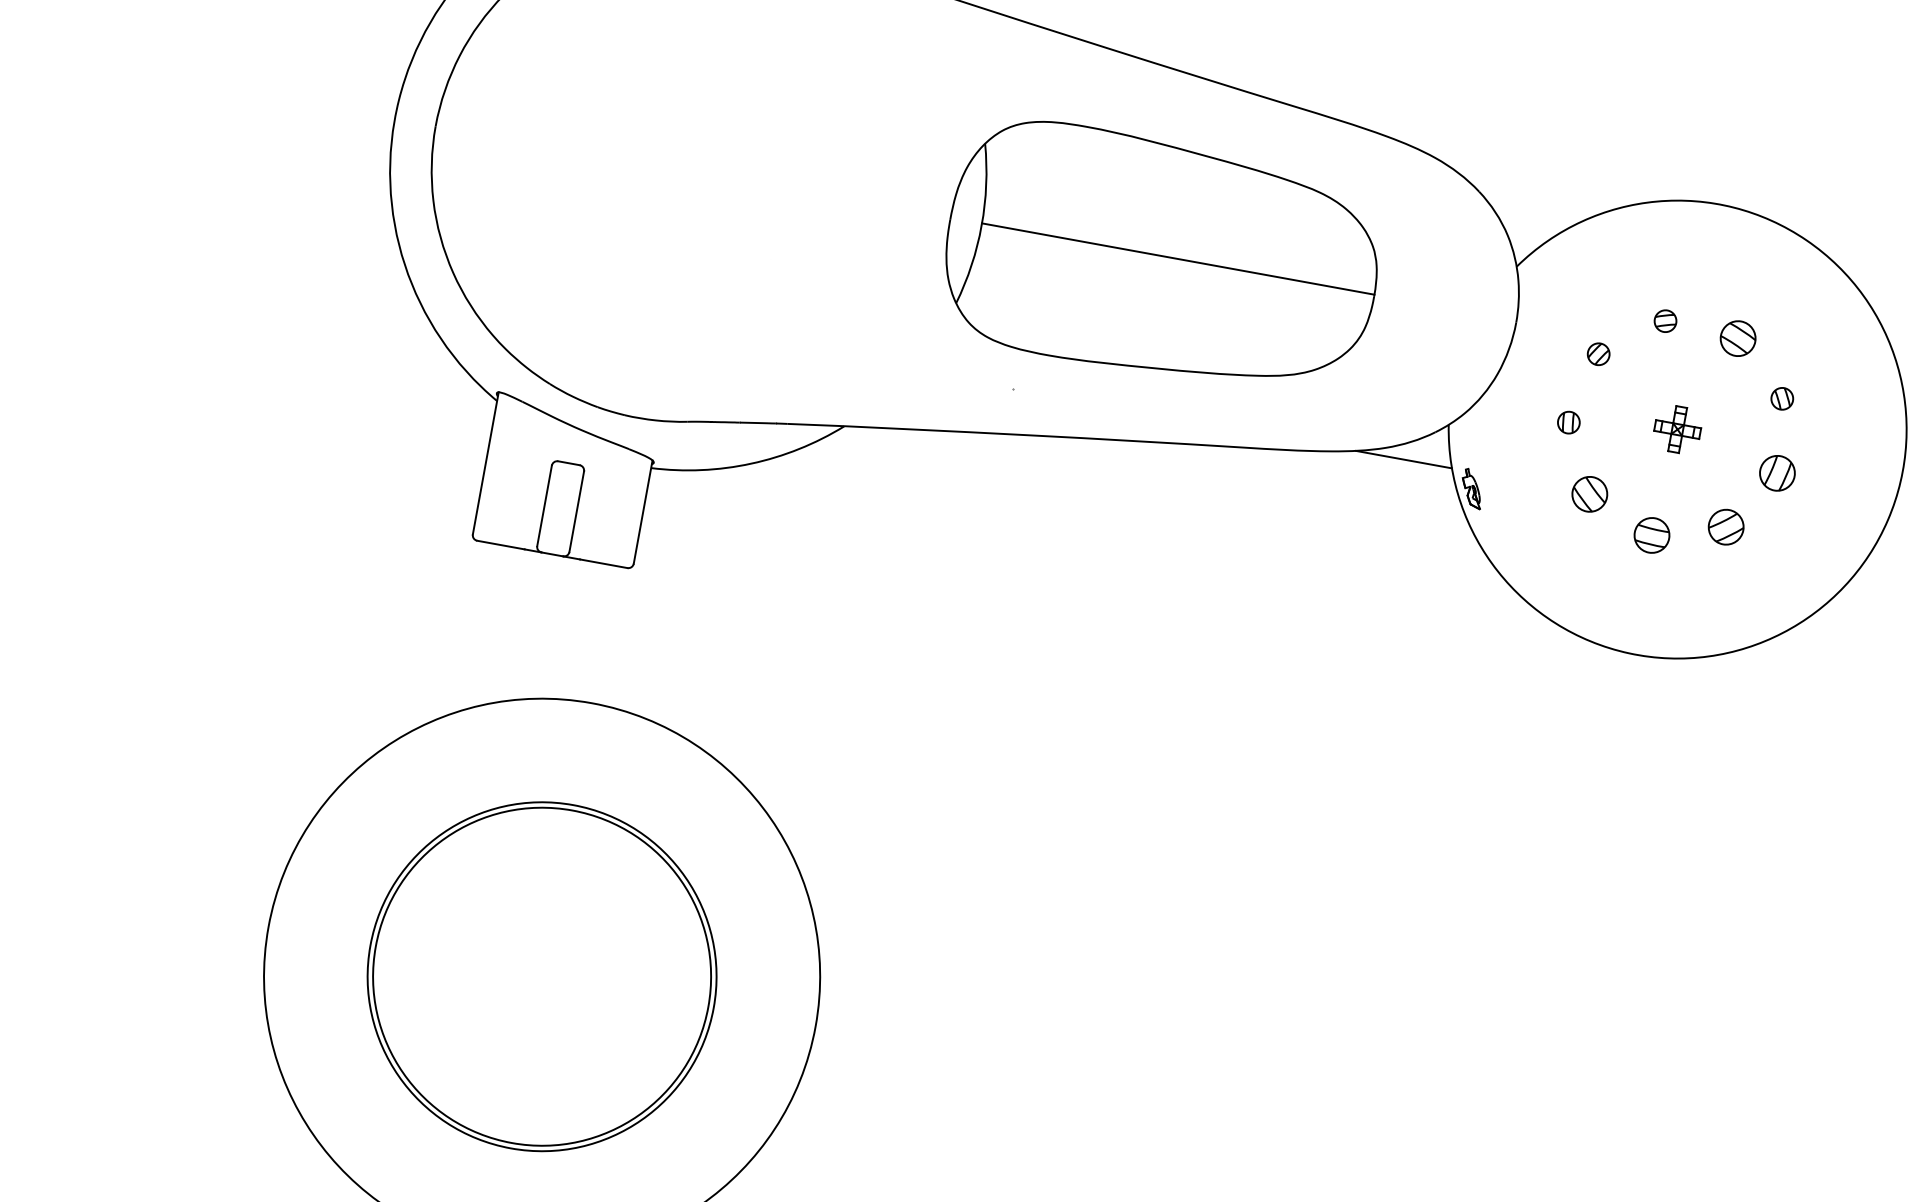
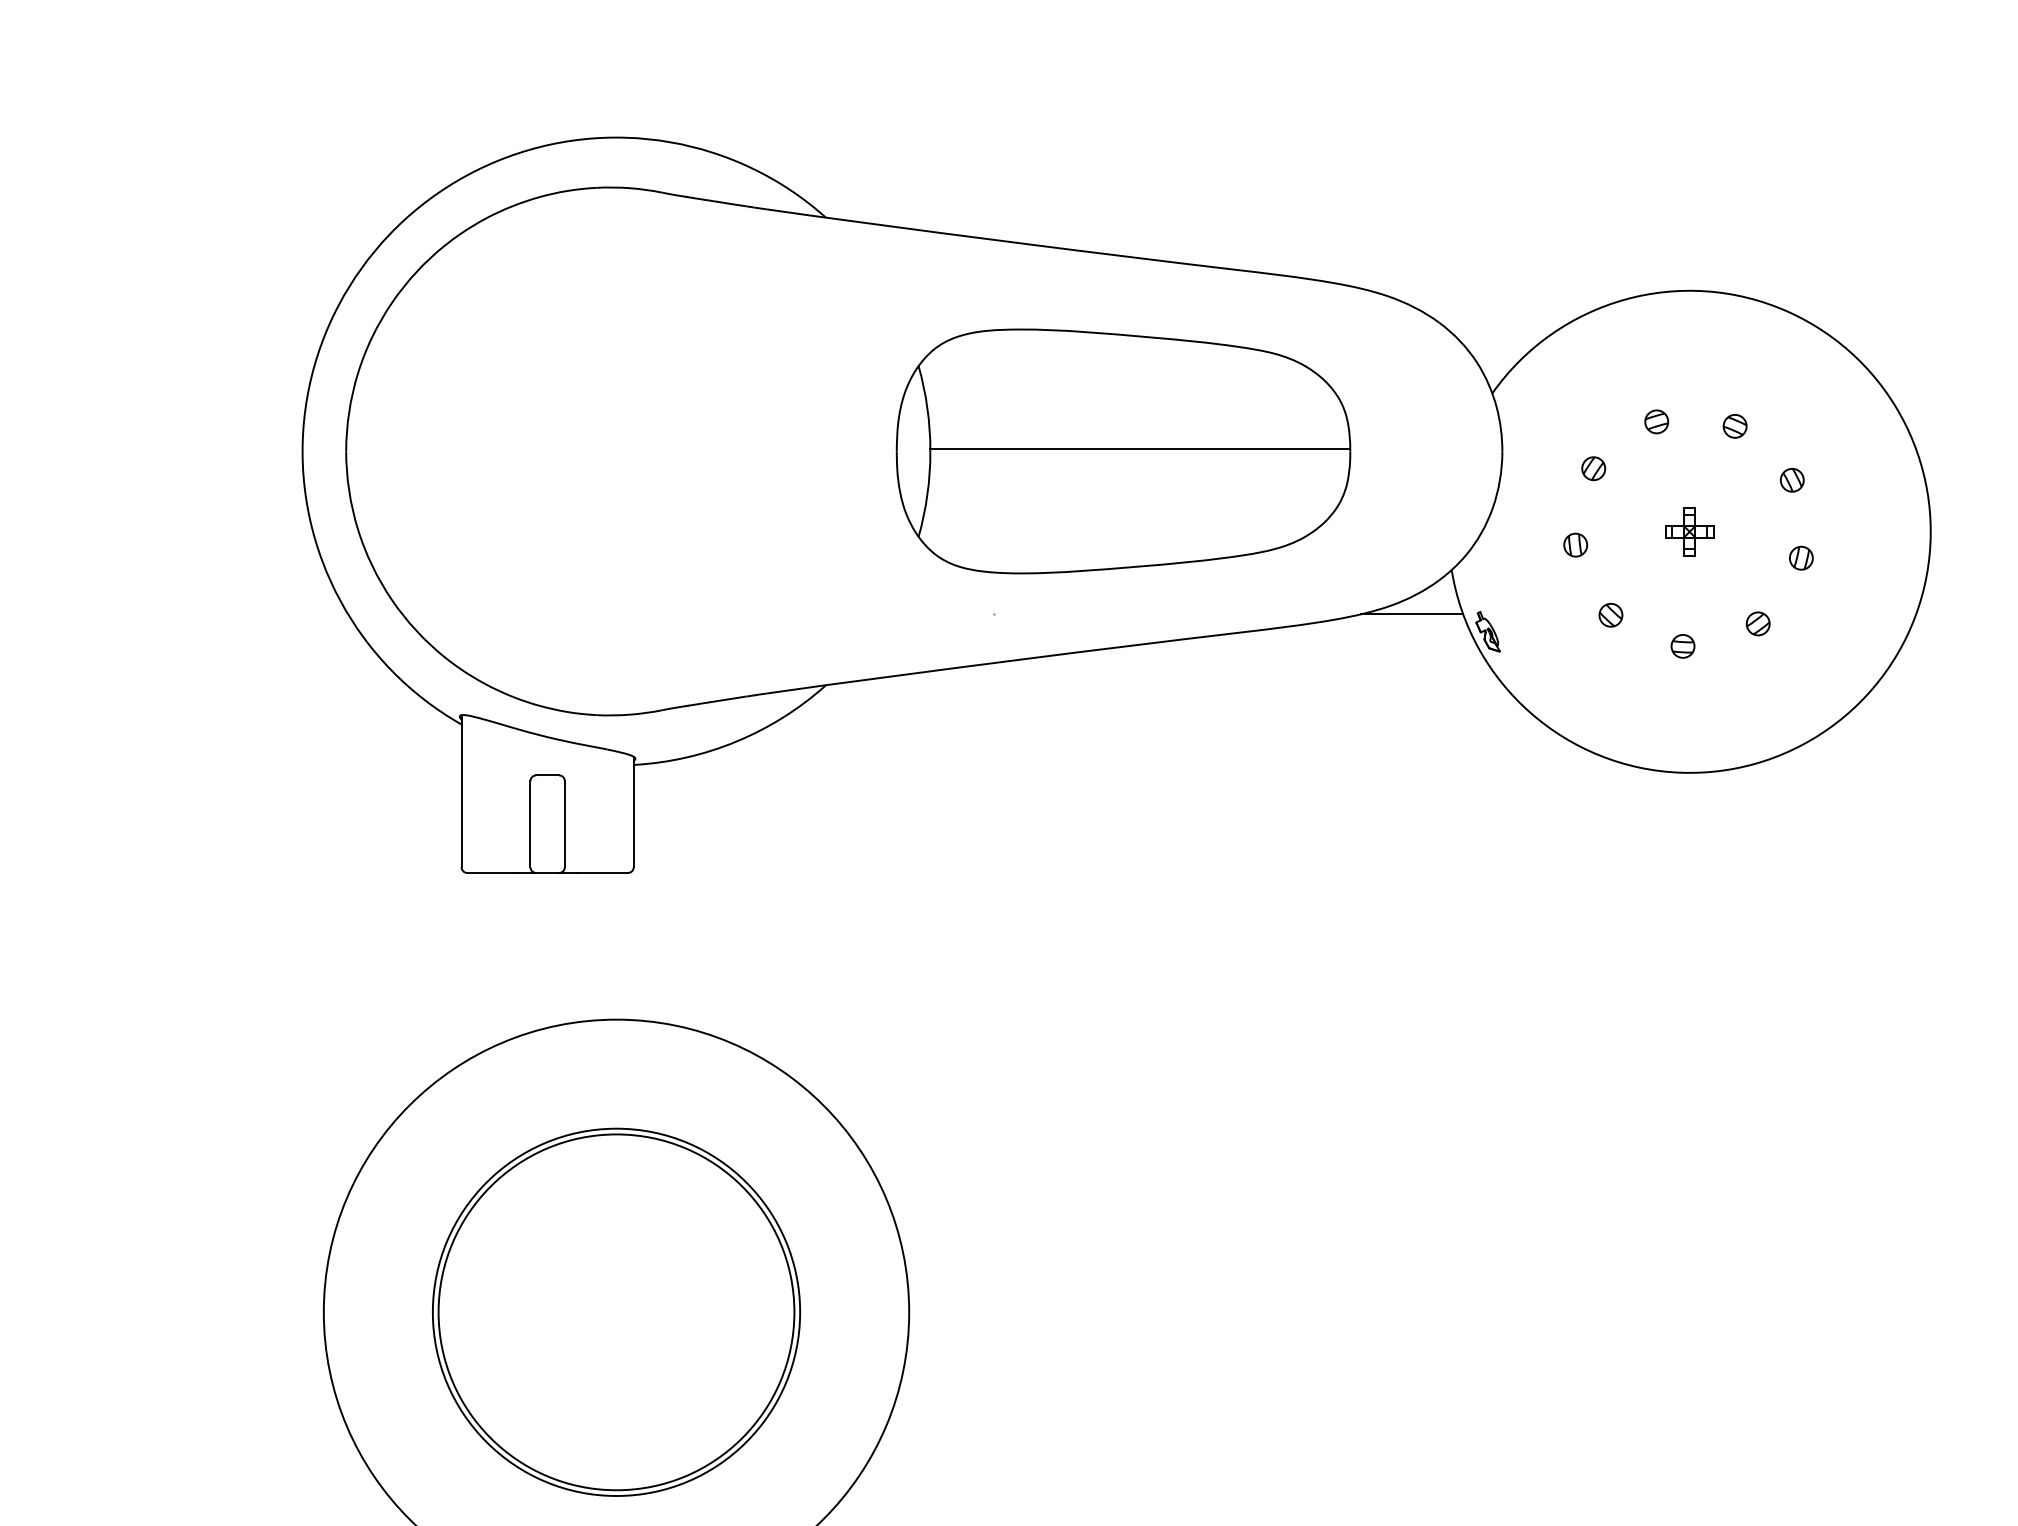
part: (1737, 338) -> (1734, 426), size x0.62
part: (1777, 472) -> (1801, 557), size x0.62
part: (1589, 493) -> (1610, 614), size x0.62
part: (1725, 526) -> (1757, 623), size x0.62
part: (1651, 535) -> (1682, 646), size x0.62

